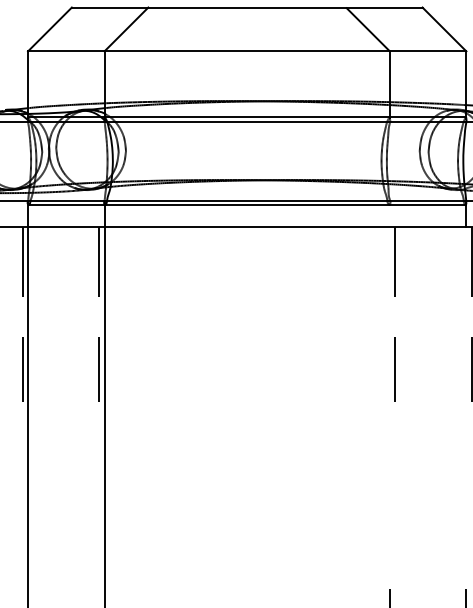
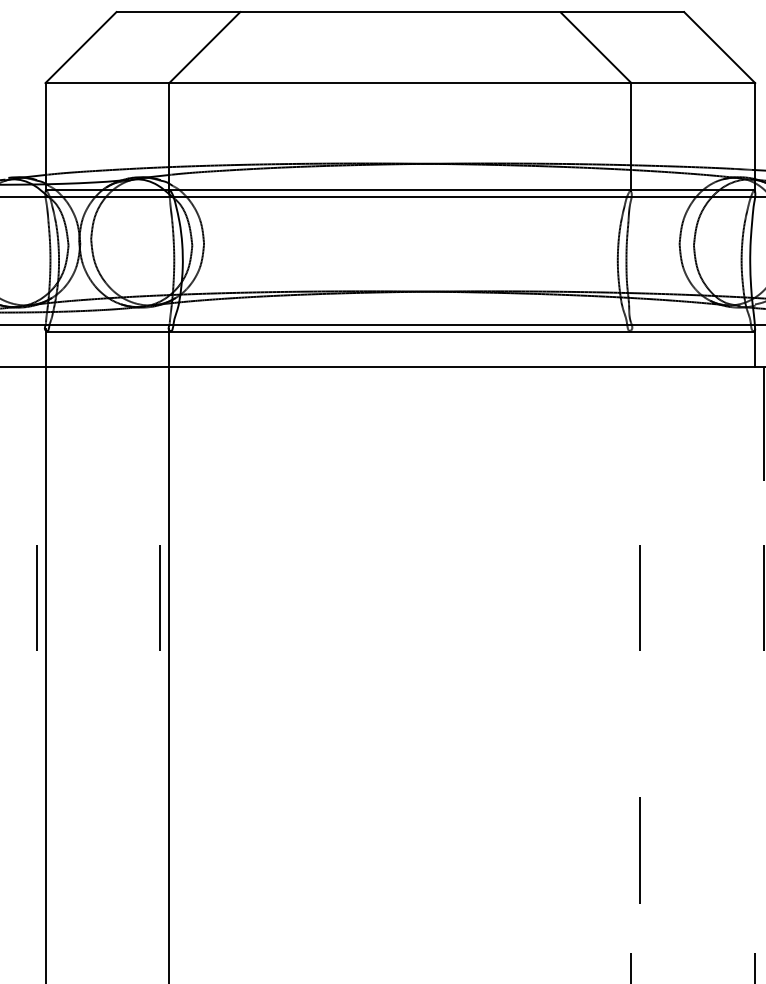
line: (22, 261) -> (36, 423), removed
line: (99, 261) -> (161, 423), removed
line: (395, 261) -> (640, 423), removed
line: (394, 525) -> (638, 850), added

